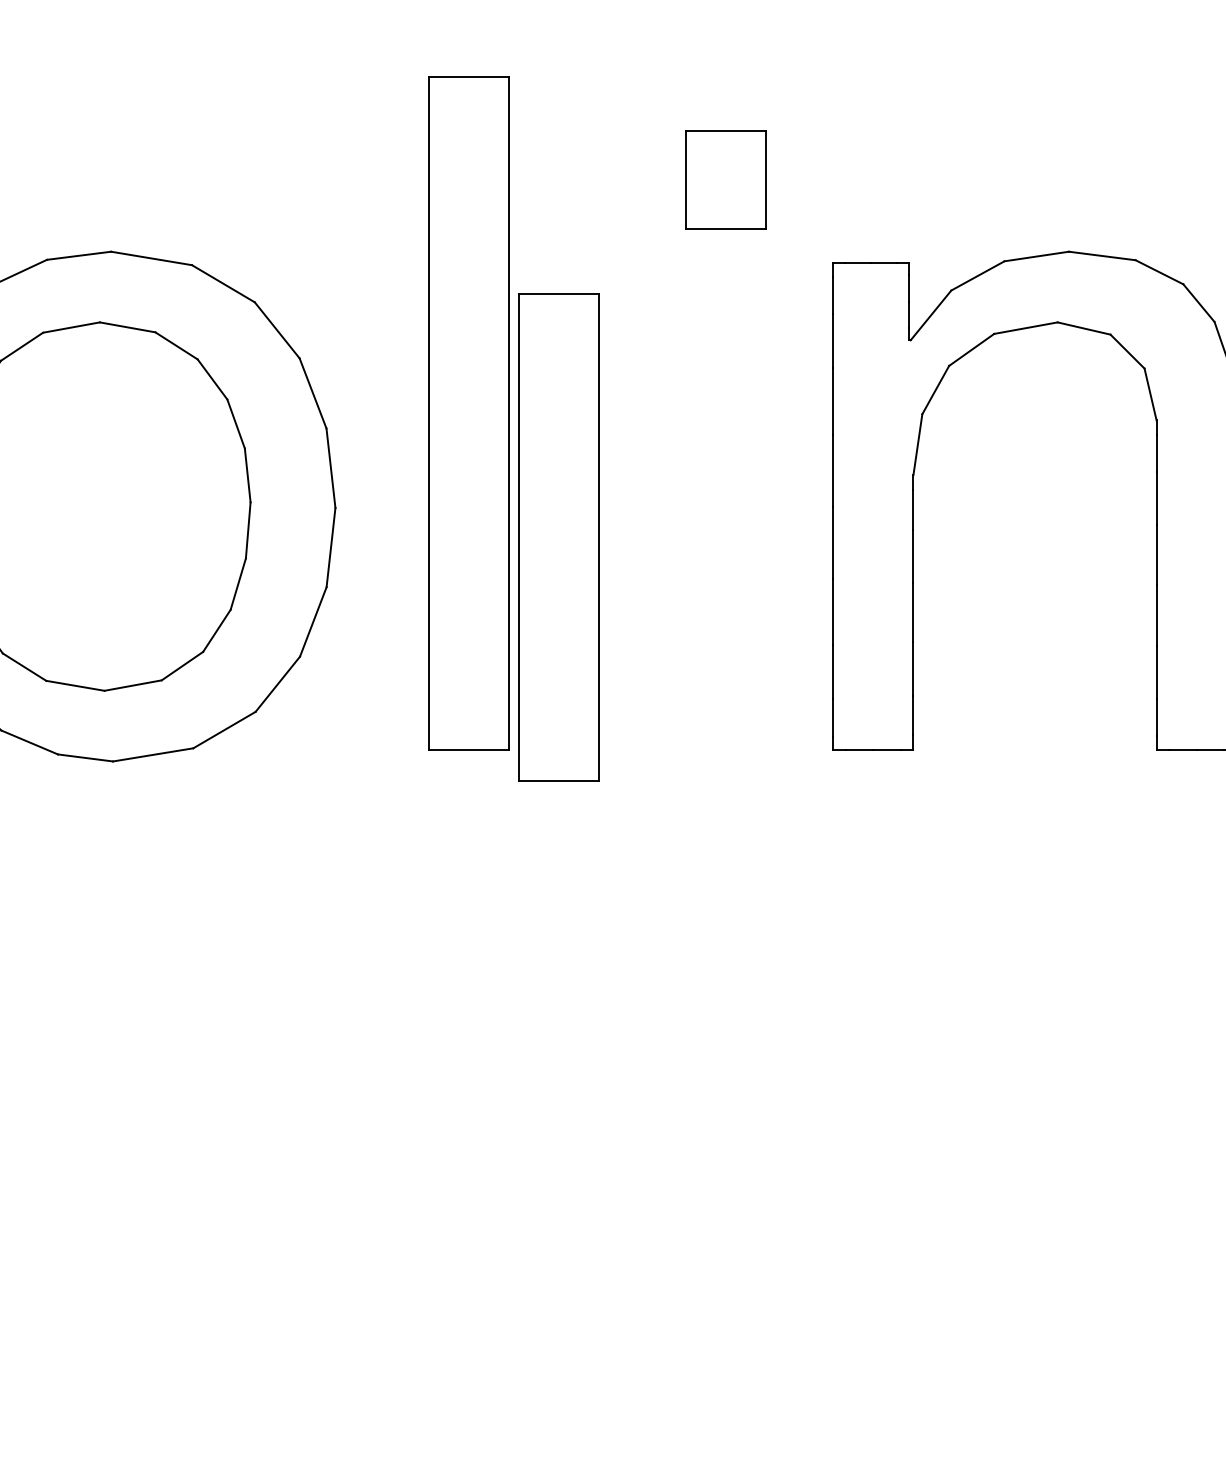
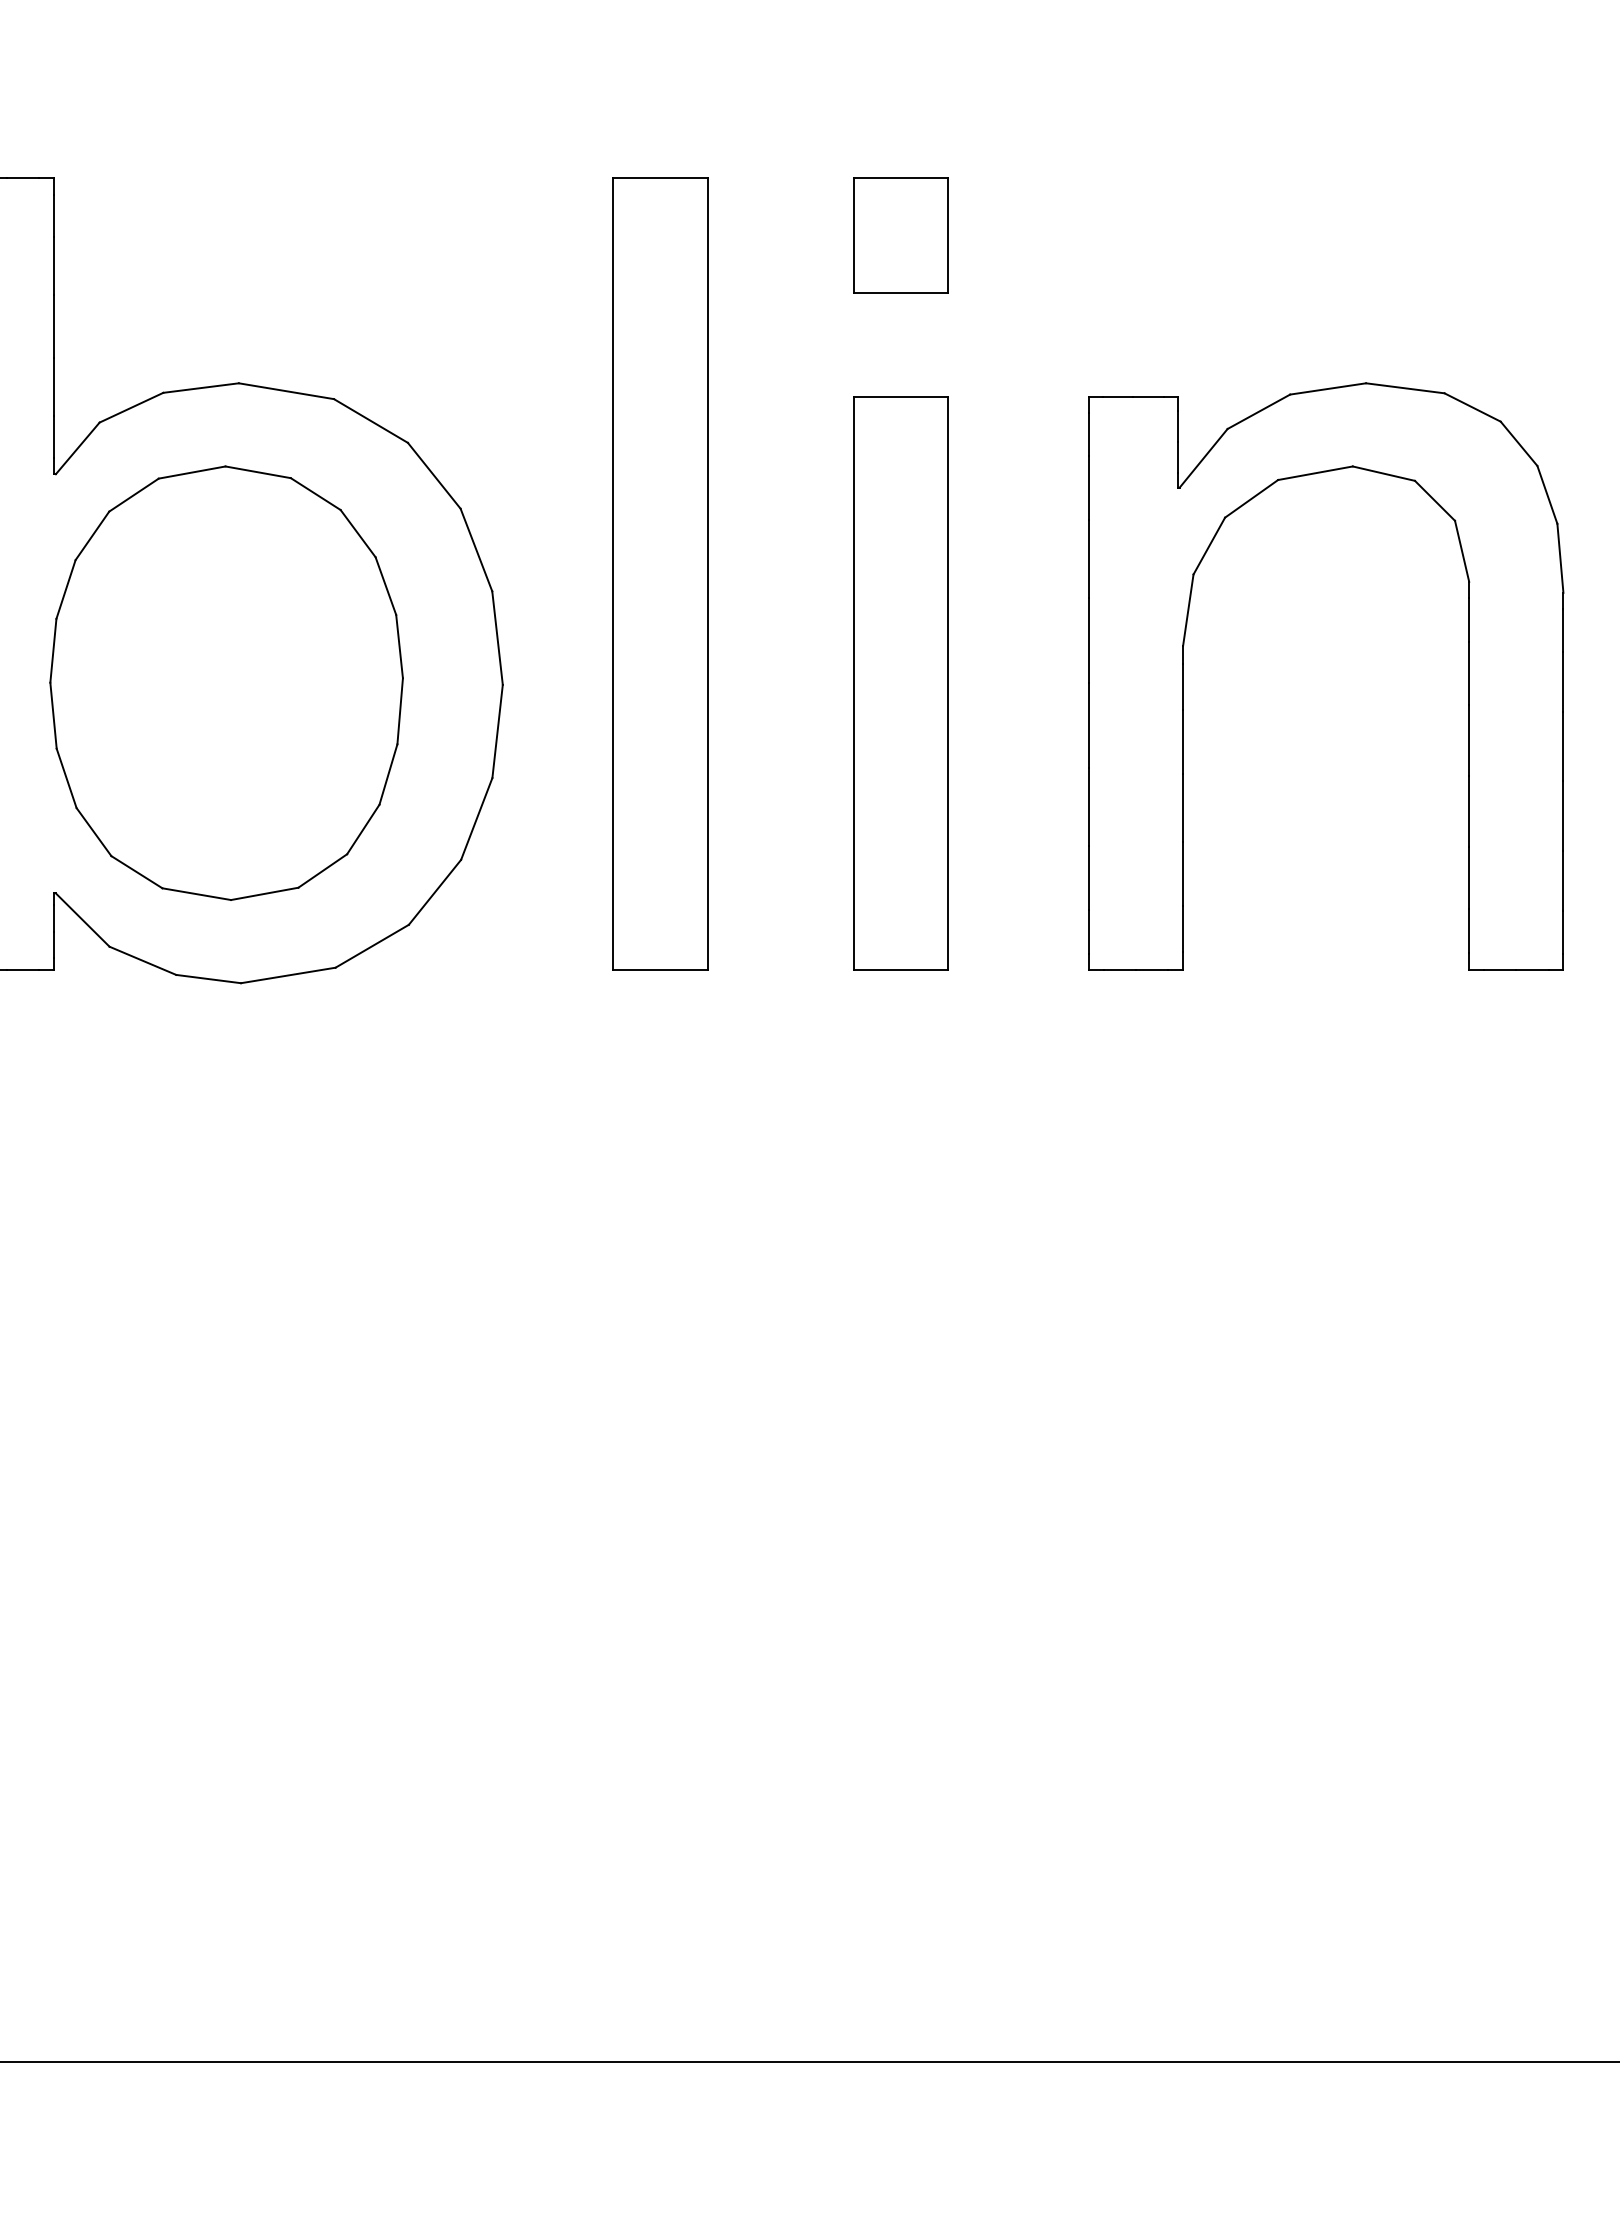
part: (725, 179) -> (900, 235), moved
part: (558, 537) -> (900, 683), moved

